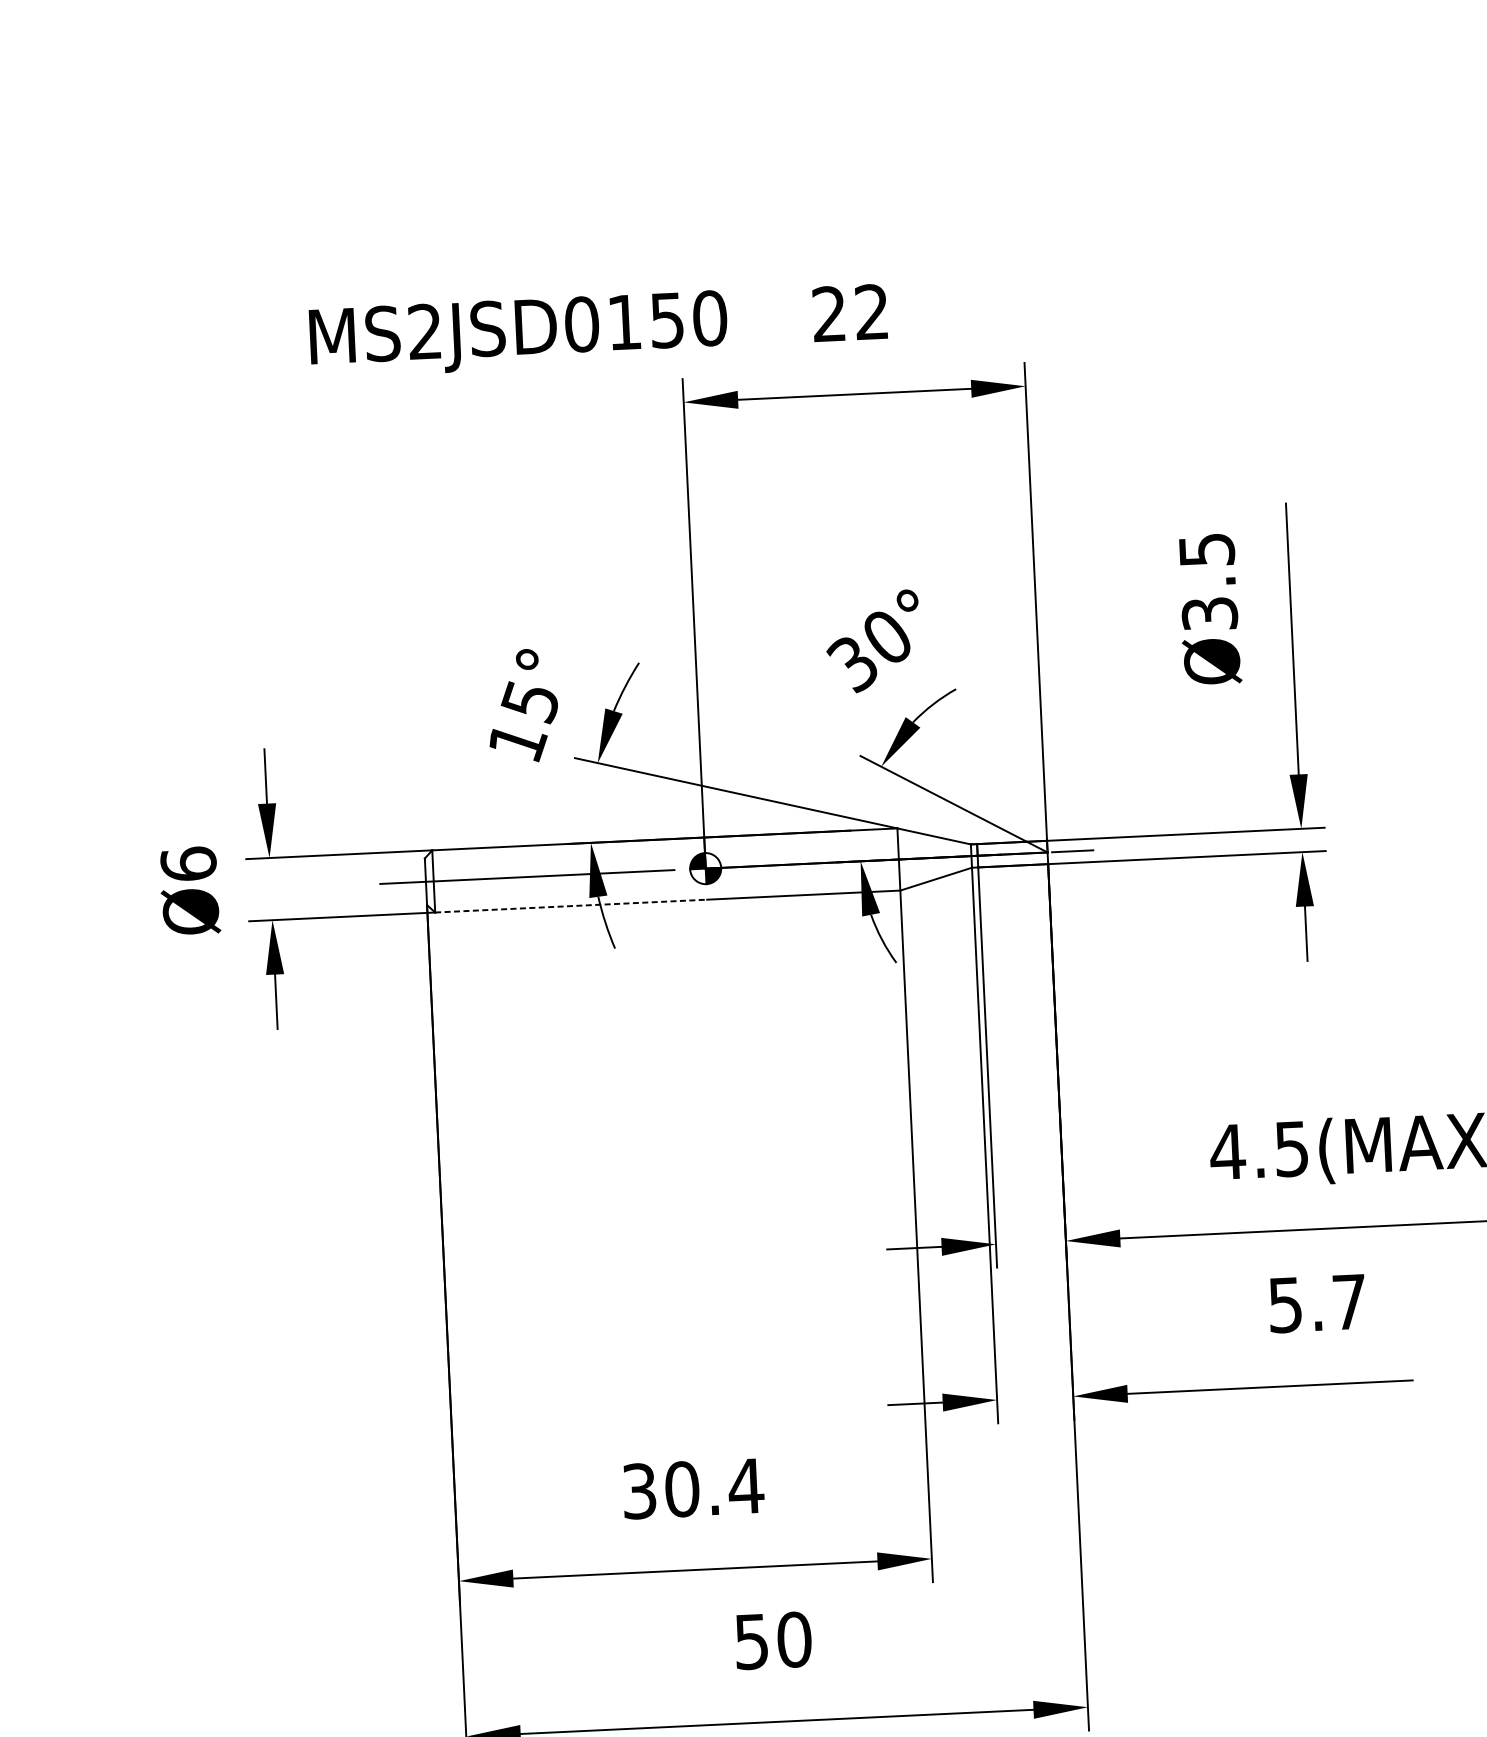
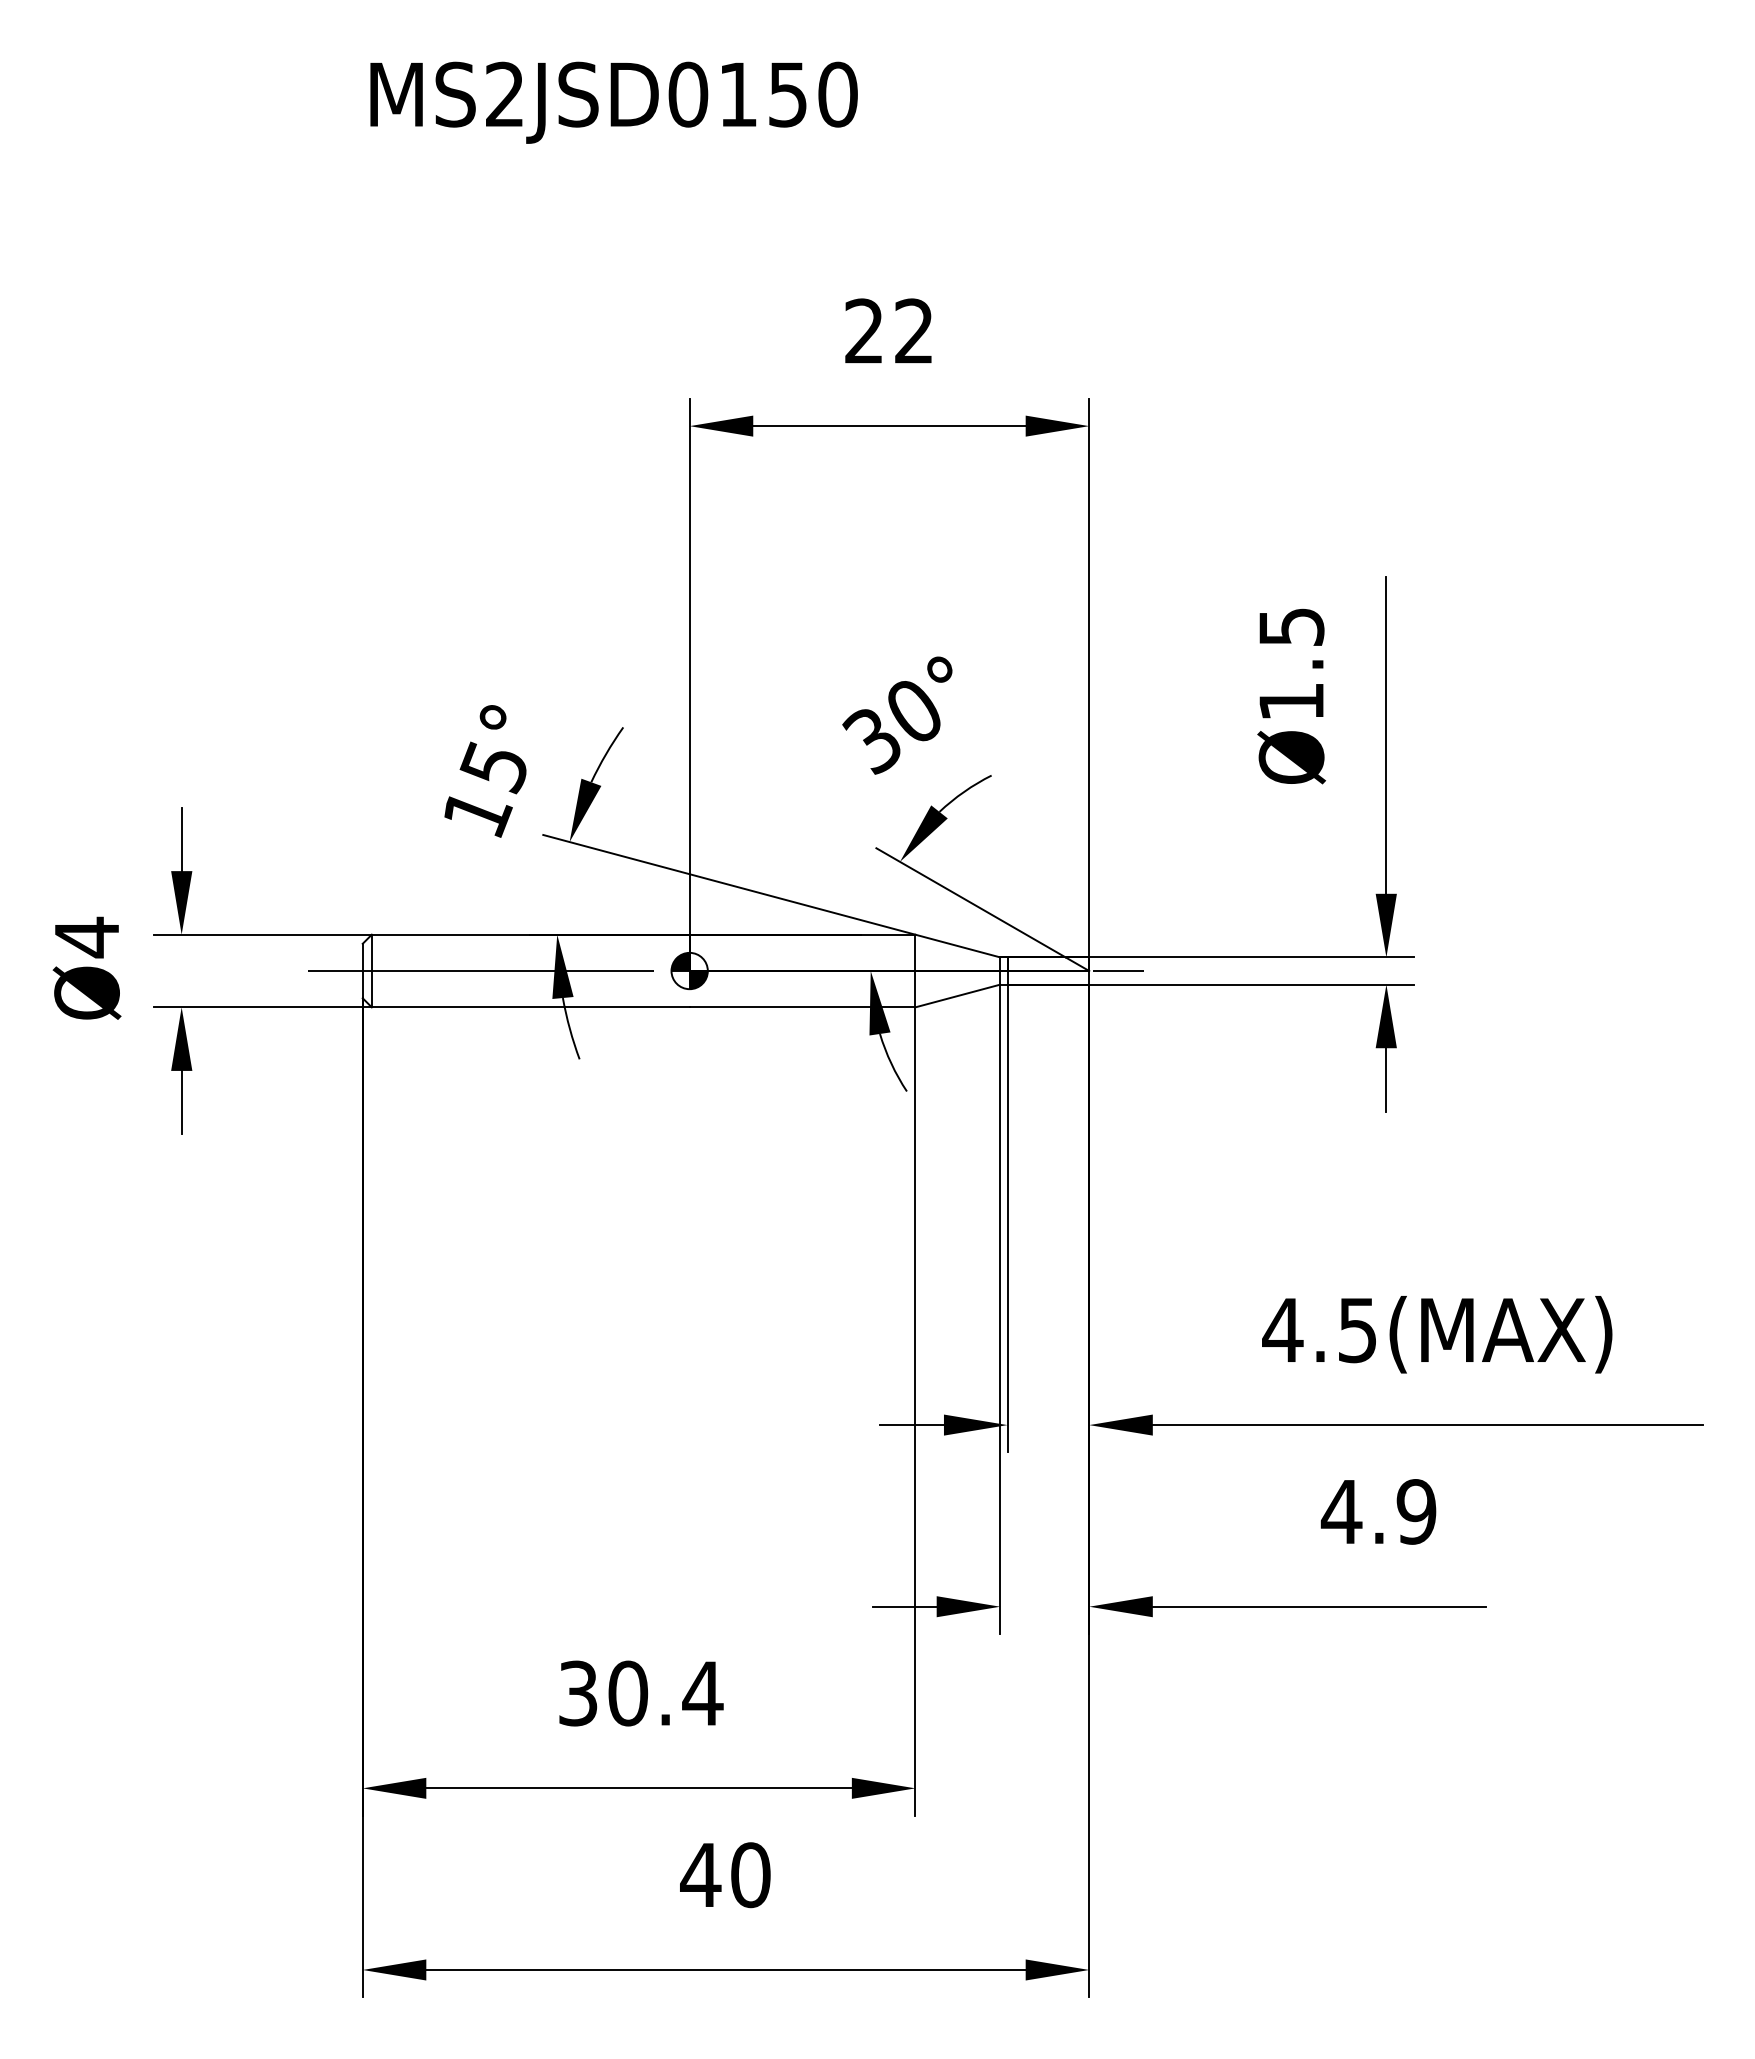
text: (518, 334) -> (613, 102), moved
text: (1209, 613) -> (1291, 701), Ø3.5 -> Ø1.5
text: (188, 864) -> (86, 937), Ø6 -> Ø4
line: (570, 906) -> (530, 1007), dashed -> solid
text: (1316, 1303) -> (1378, 1511), 5.7 -> 4.9
text: (751, 1642) -> (700, 1875), 50 -> 40

